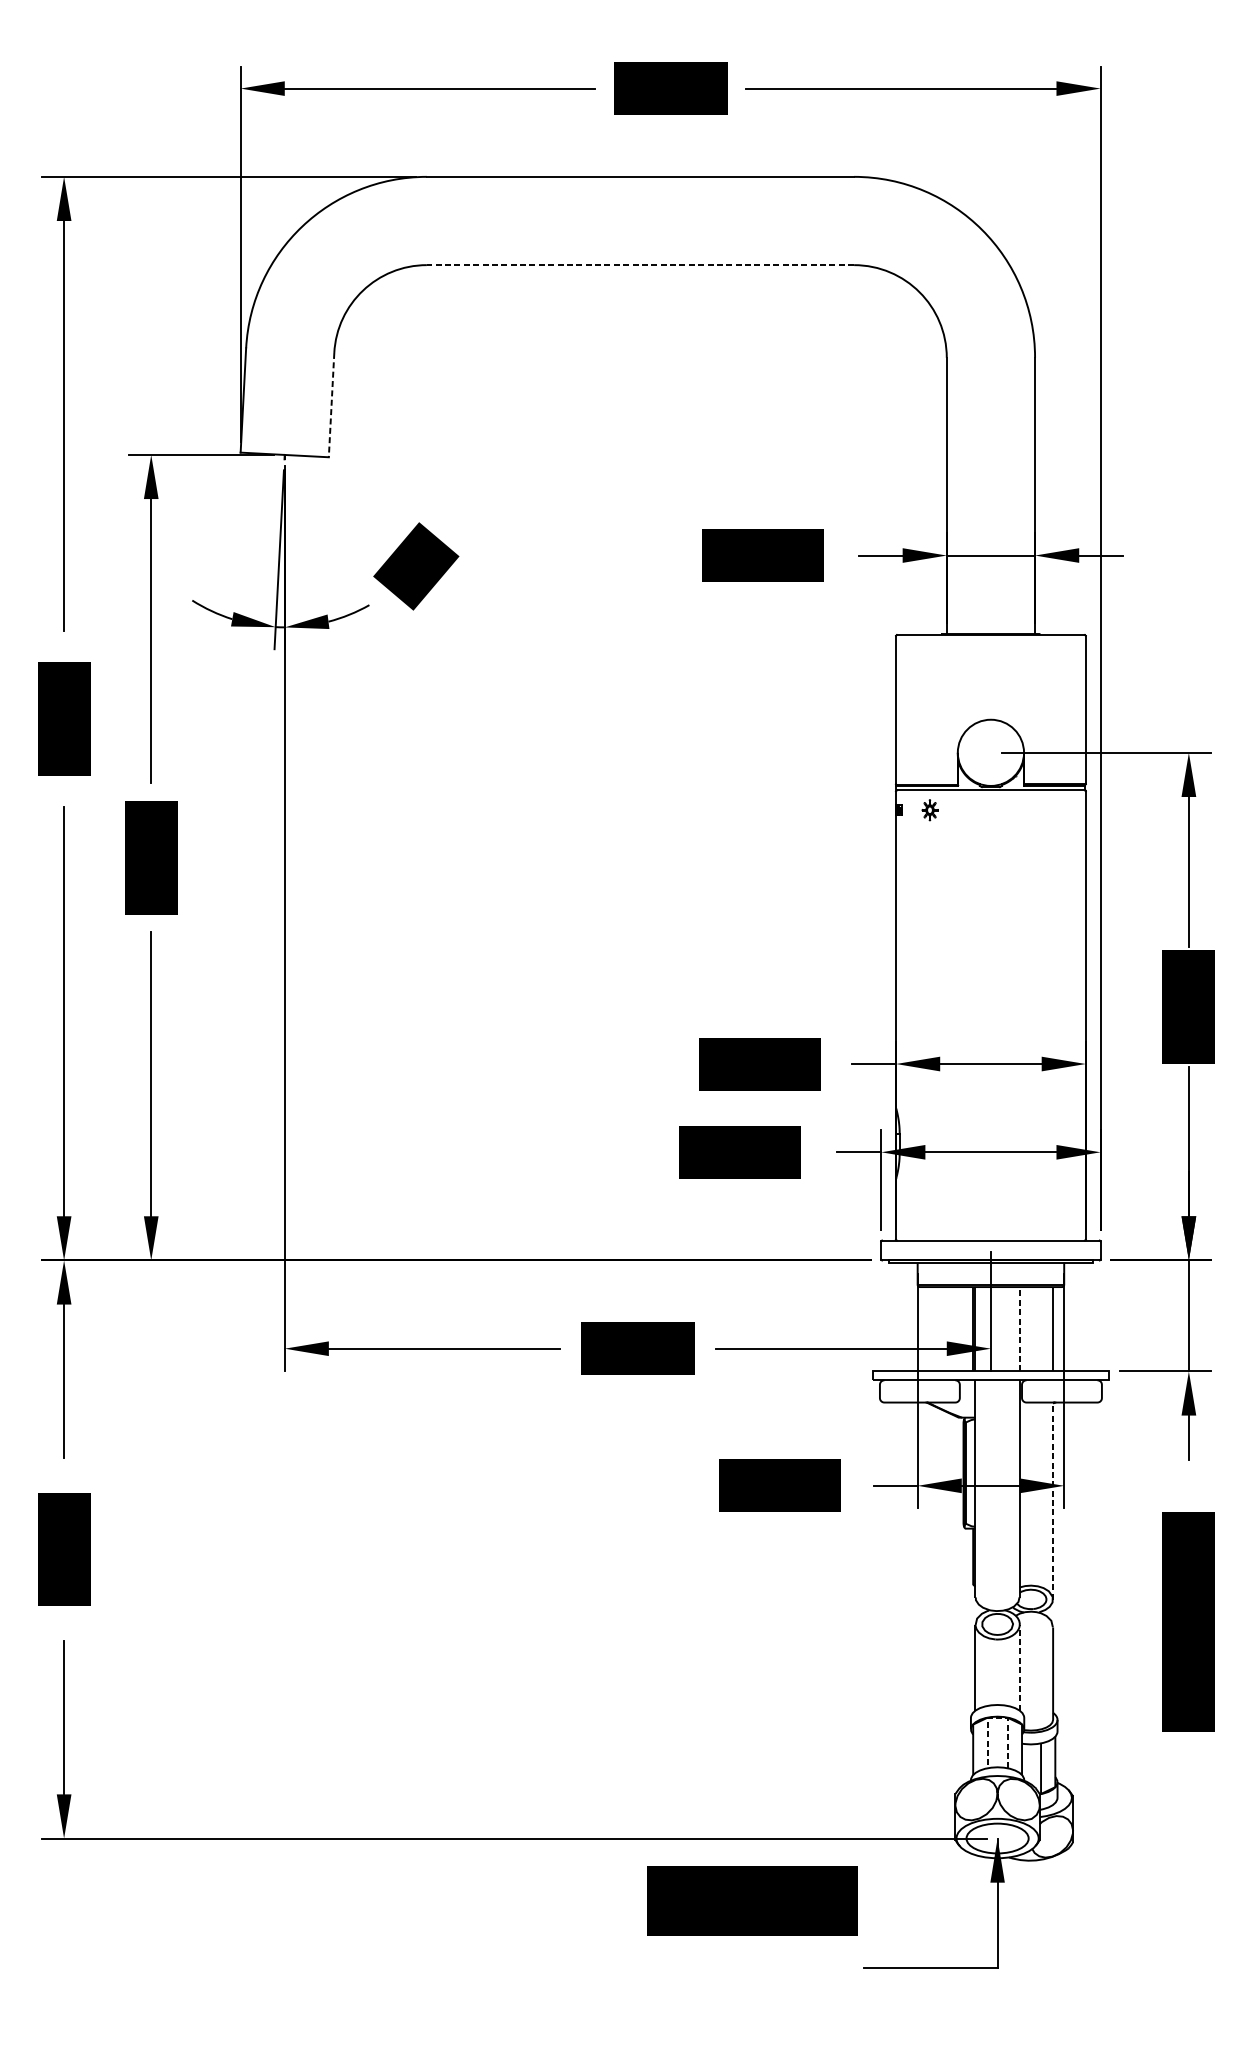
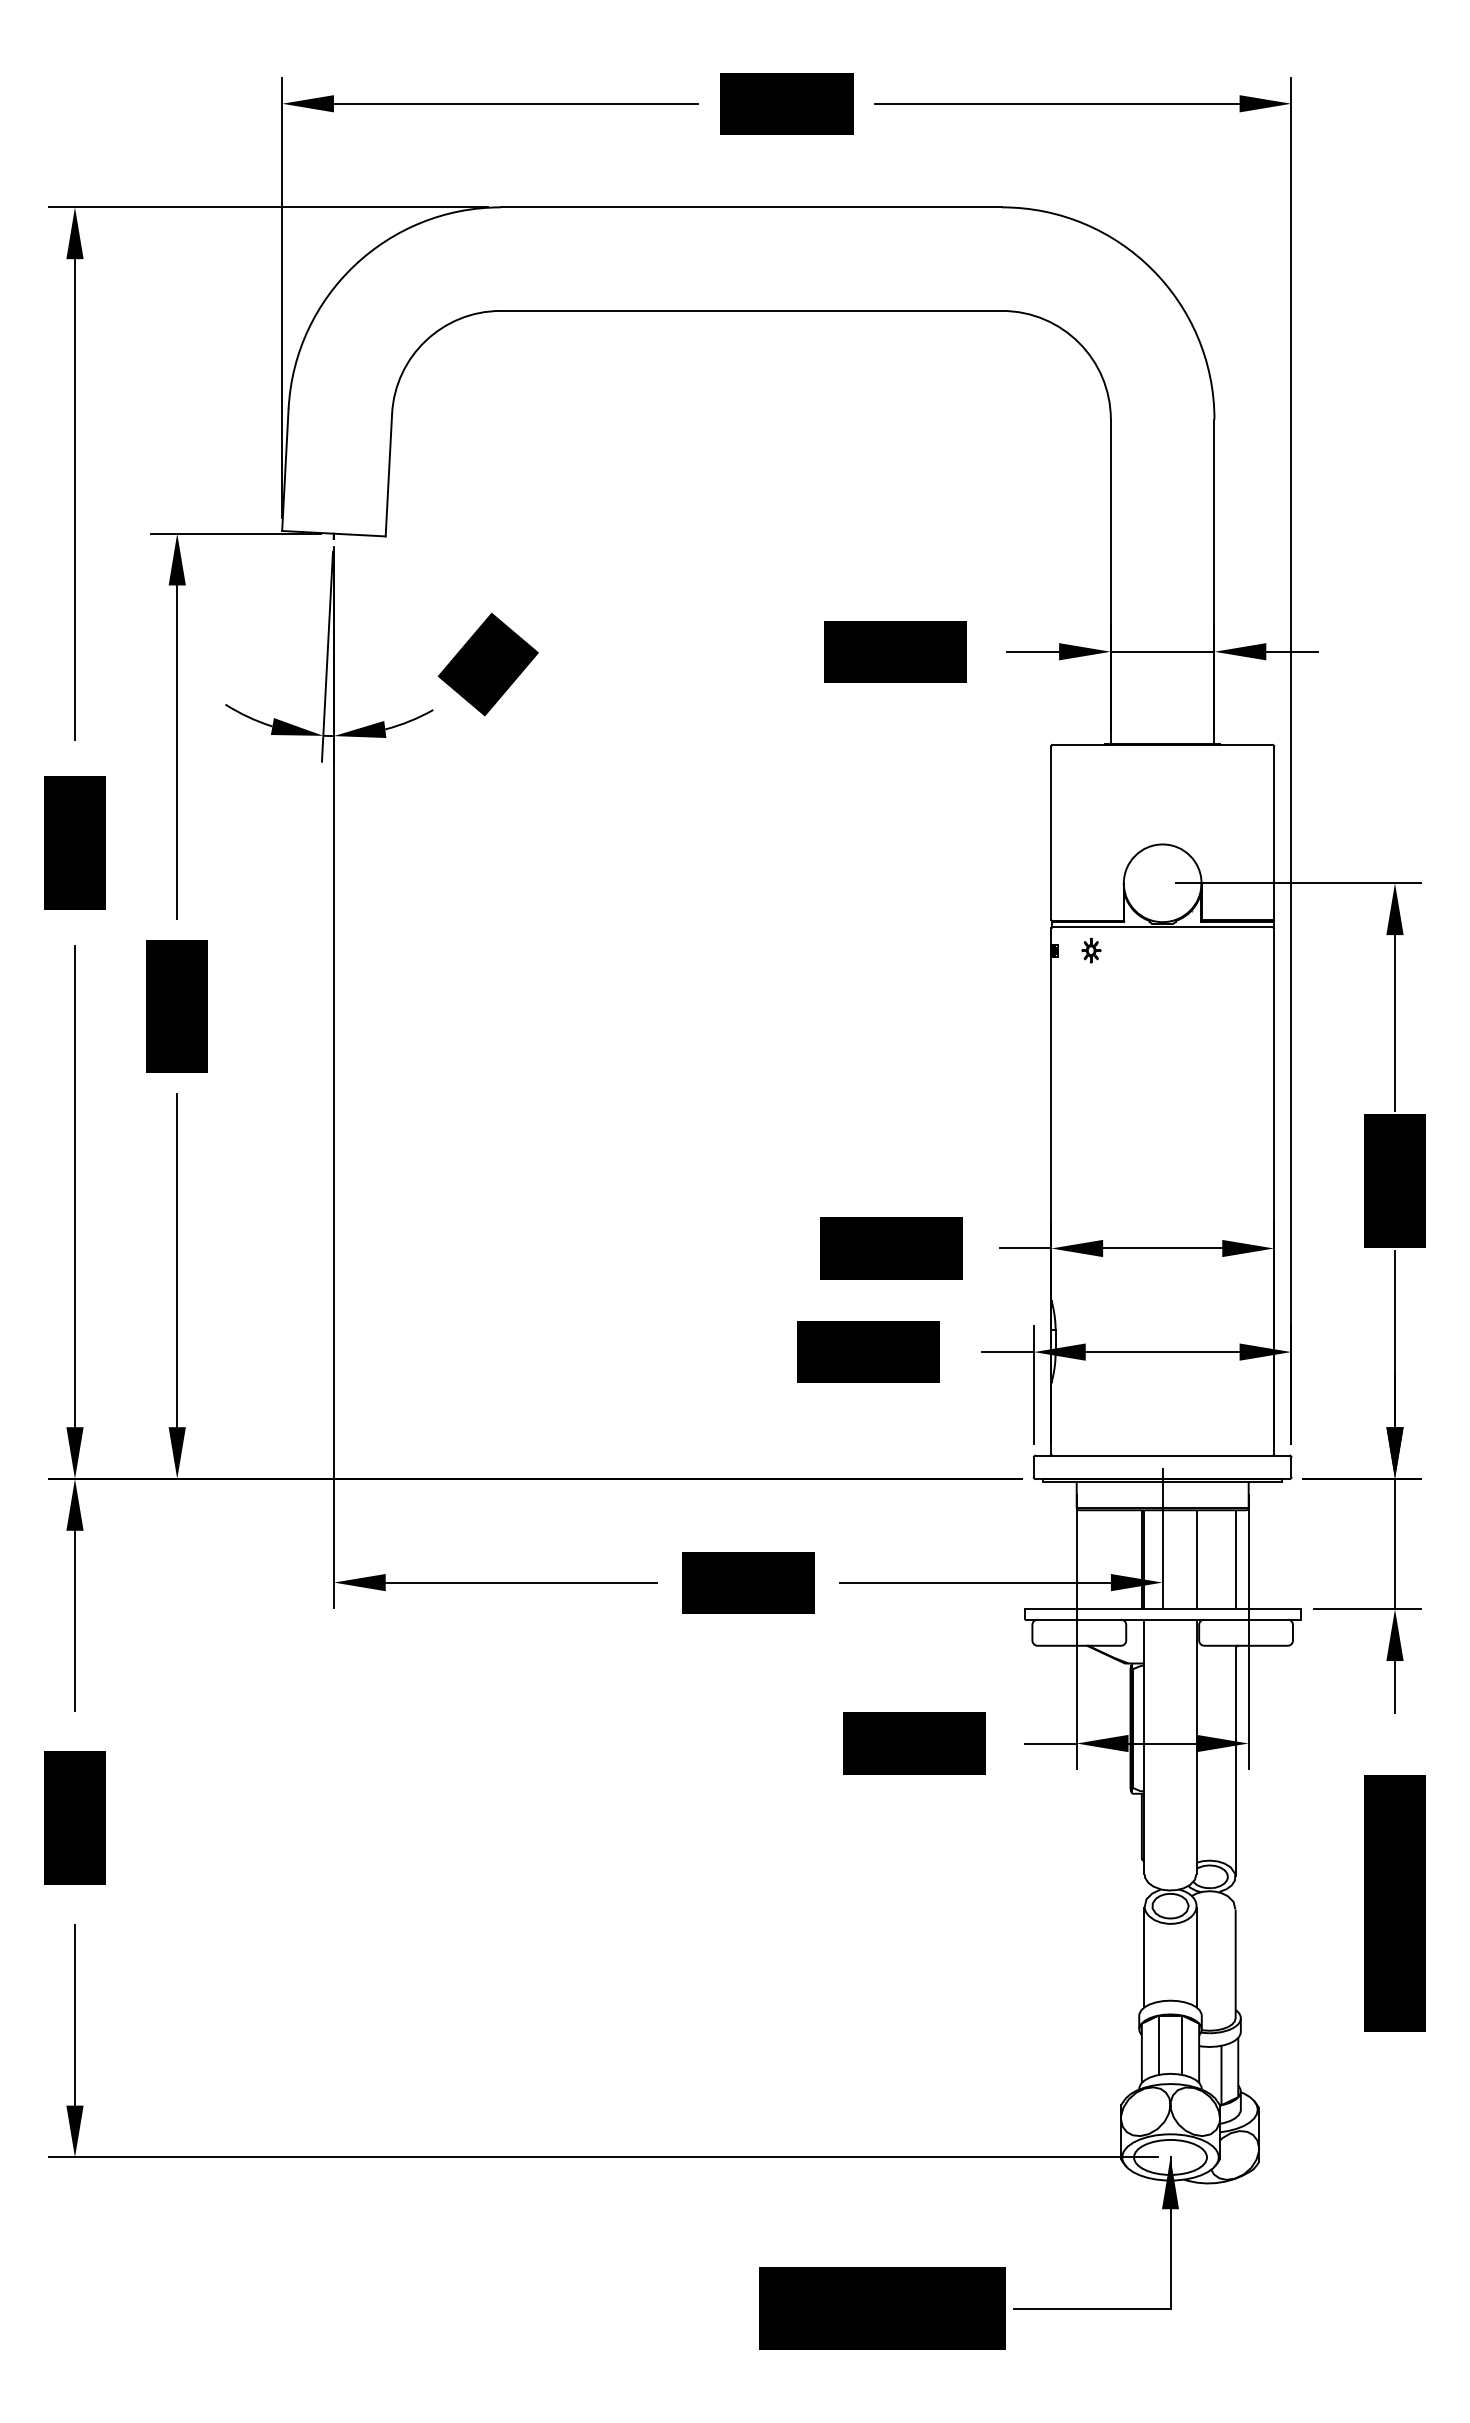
line: (640, 264) -> (751, 310), dashed -> solid
line: (331, 405) -> (388, 475), dashed -> solid
line: (1019, 1329) -> (1196, 1559), dashed -> solid
line: (1052, 1501) -> (1235, 1761), dashed -> solid
line: (1019, 1667) -> (1196, 1956), dashed -> solid
line: (997, 1717) -> (1170, 2015), dashed -> solid
part: (752, 1900) -> (882, 2308), moved

